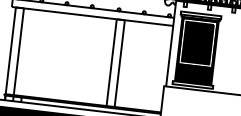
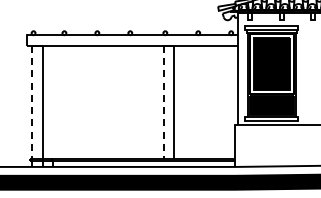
line: (10, 53) -> (32, 106), solid -> dashed
line: (111, 62) -> (163, 102), solid -> dashed

